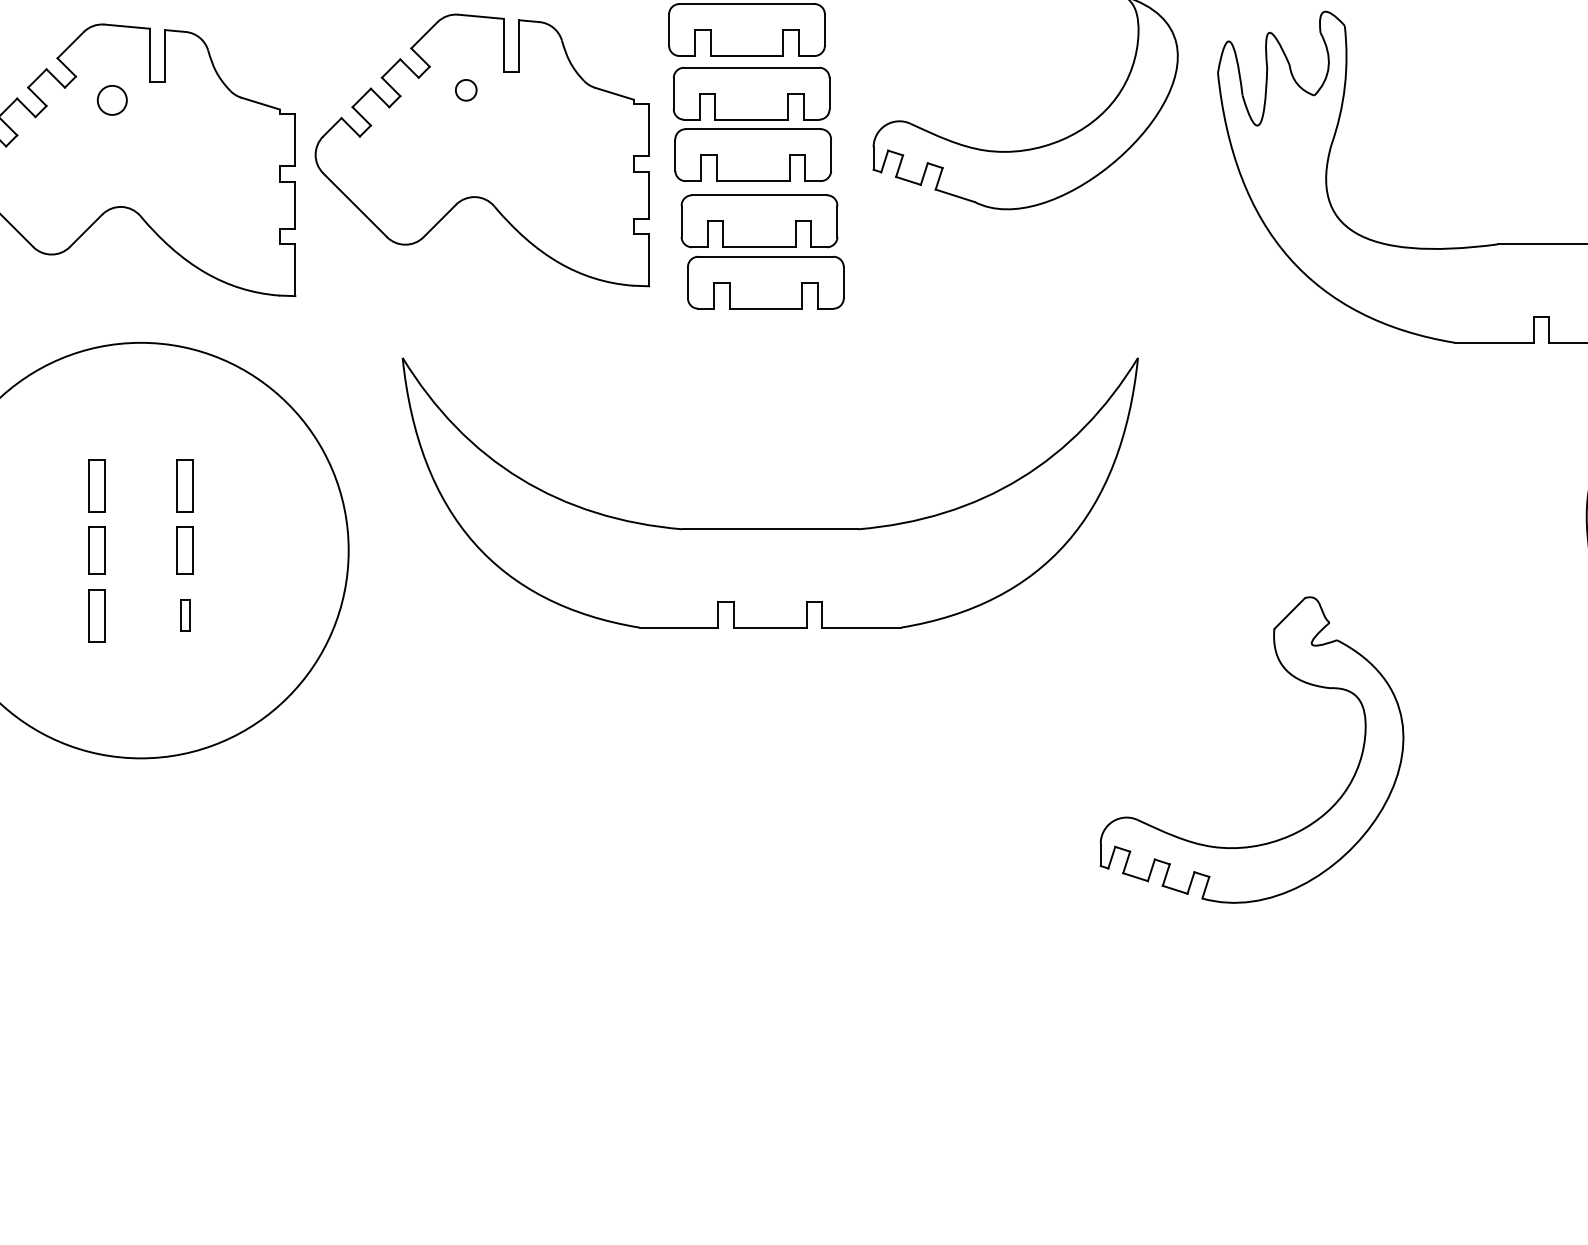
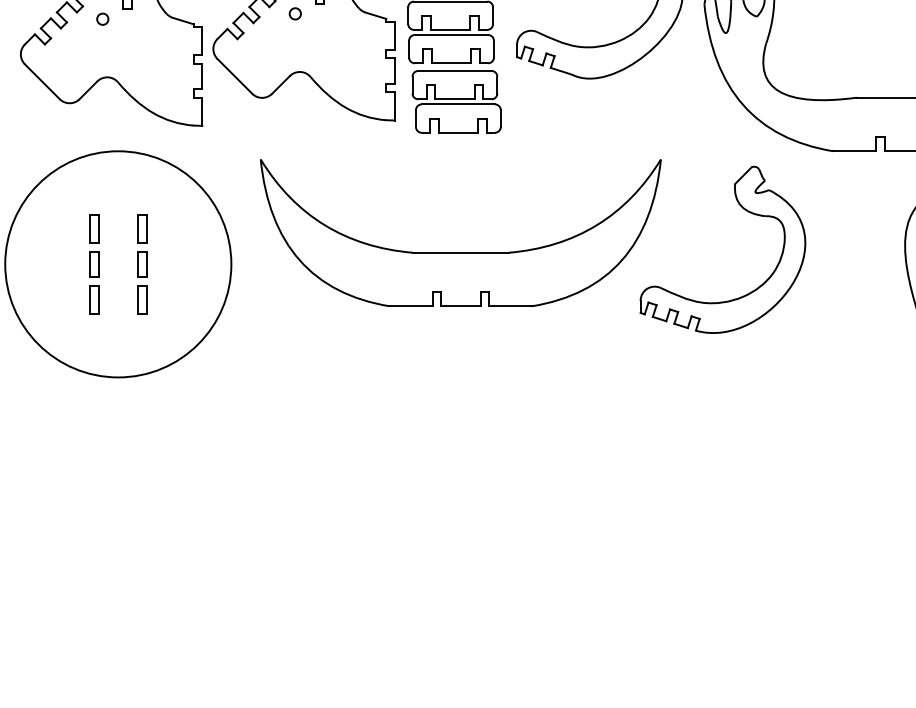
circle: (111, 98) -> (102, 18), size x0.71
part: (185, 615) -> (142, 299), size x1.67
part: (1297, 681) -> (747, 212), moved

